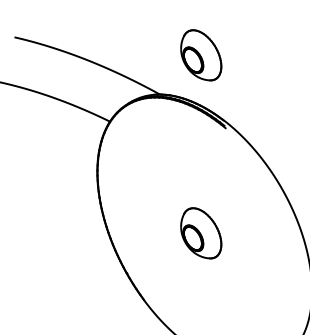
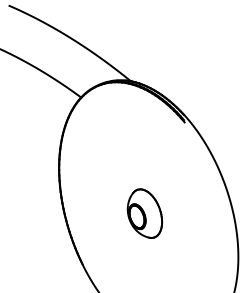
part: (201, 55) -> (174, 52), removed

